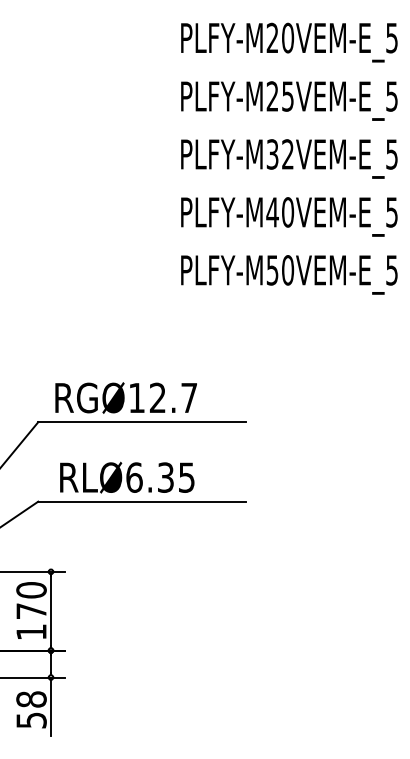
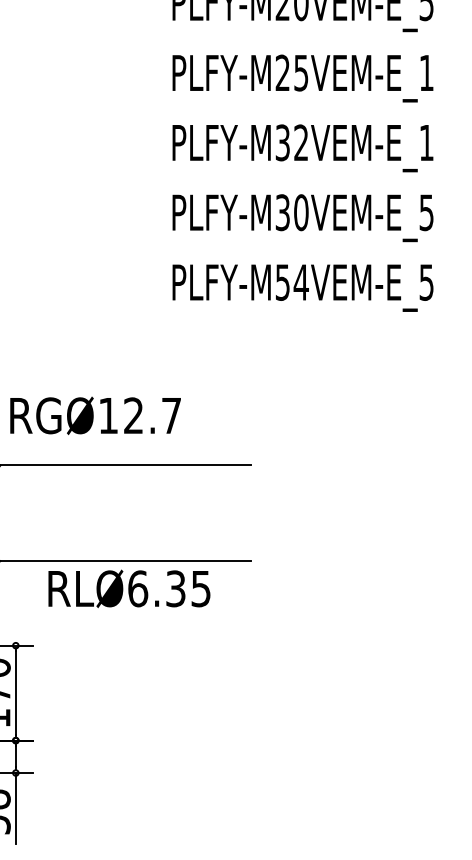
text: (391, 96) -> (426, 73), PLFY-M25VEM-E_5 -> PLFY-M25VEM-E_1
text: (391, 154) -> (426, 142), PLFY-M32VEM-E_5 -> PLFY-M32VEM-E_1
text: (272, 212) -> (282, 212), PLFY-M40VEM-E_5 -> PLFY-M30VEM-E_5
text: (287, 270) -> (300, 282), PLFY-M50VEM-E_5 -> PLFY-M54VEM-E_5
text: (125, 397) -> (94, 415), moved
text: (127, 477) -> (129, 588), moved

